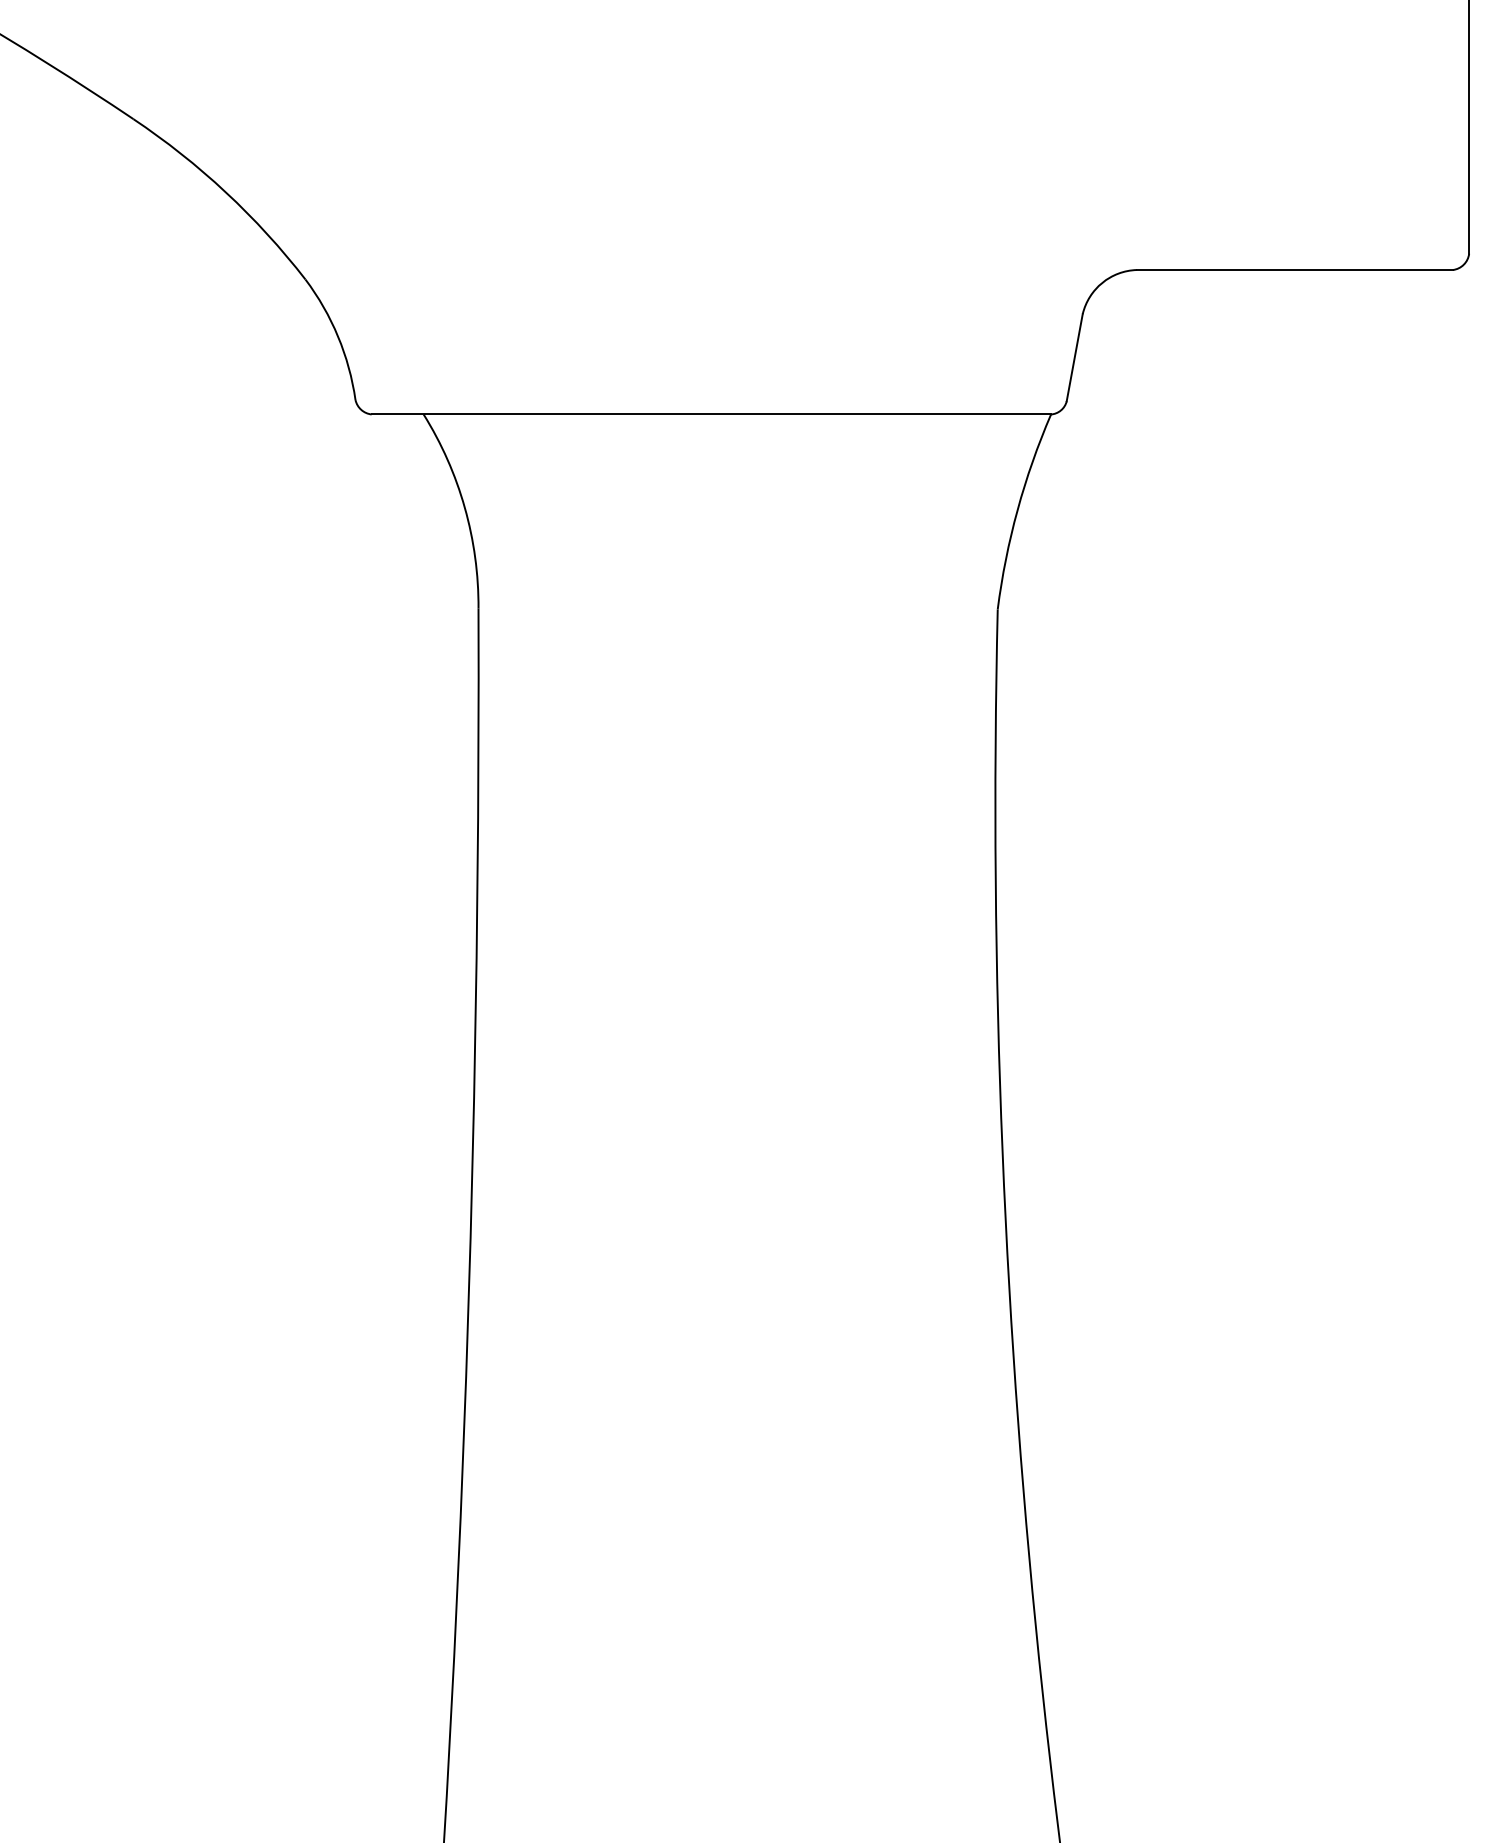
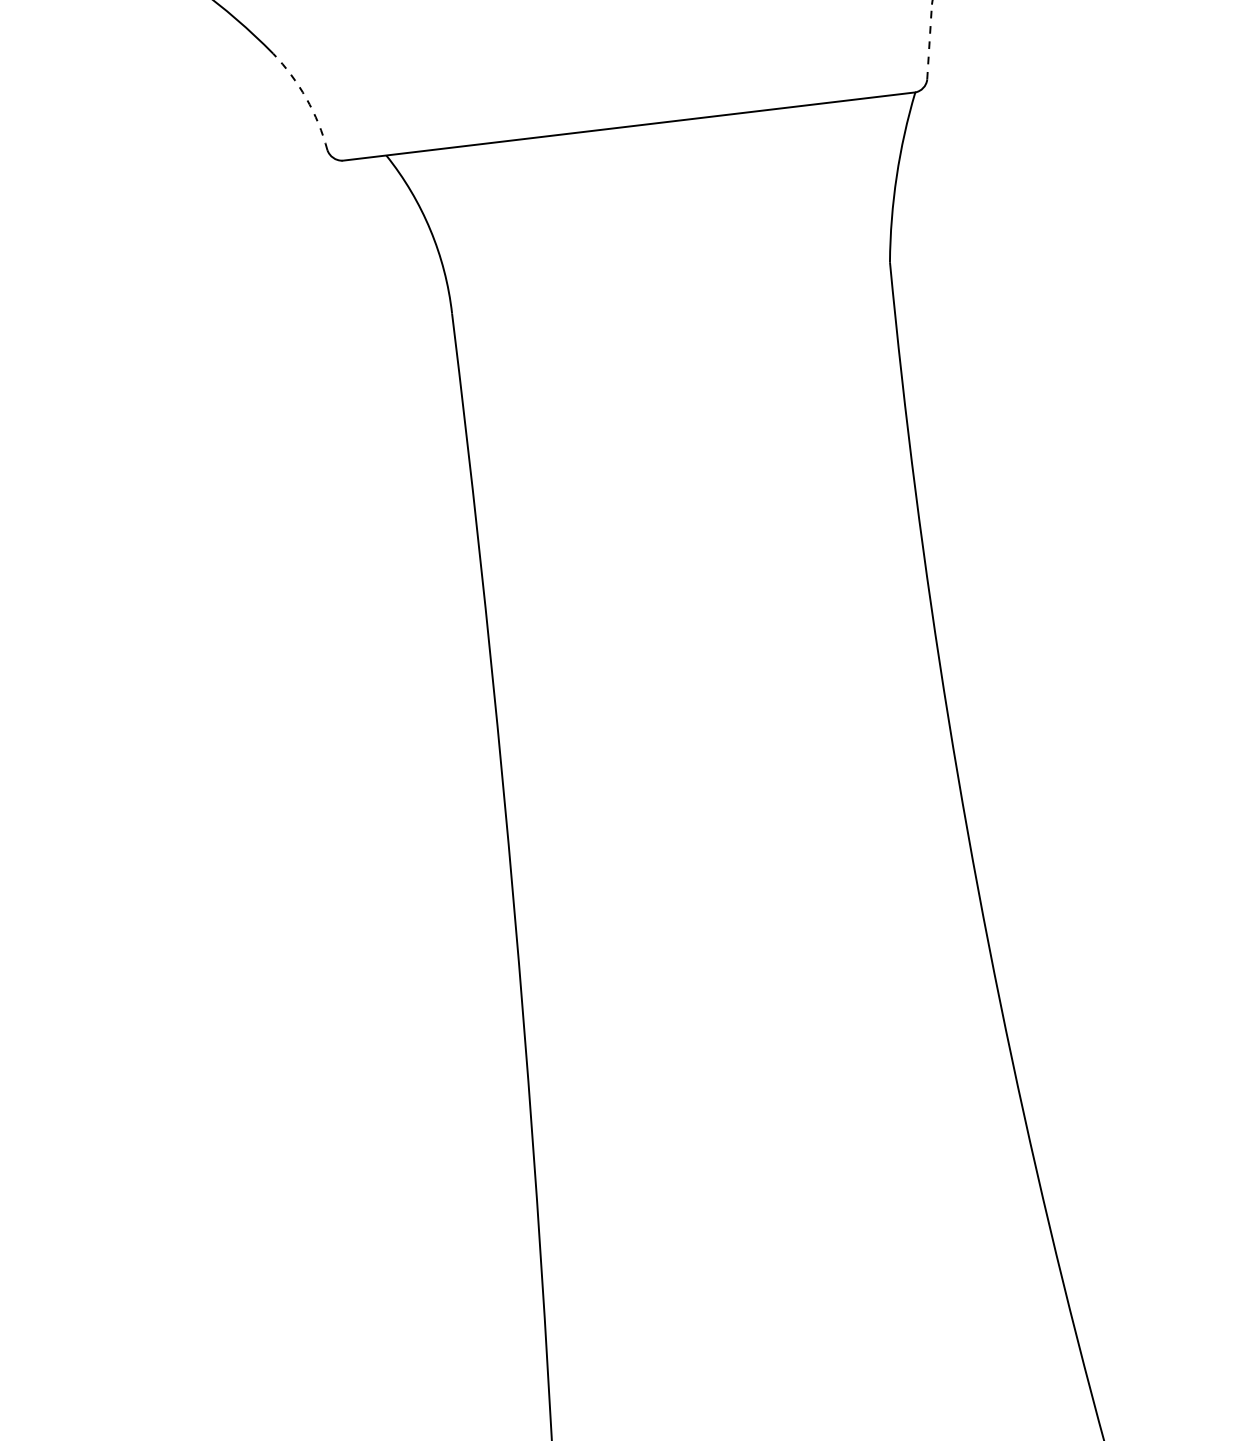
arc: (338, 336) -> (306, 98), solid -> dashed
line: (1074, 357) -> (929, 42), solid -> dashed

